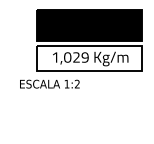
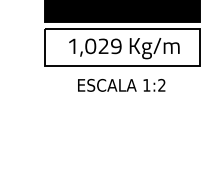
text: (49, 83) -> (121, 84), moved

